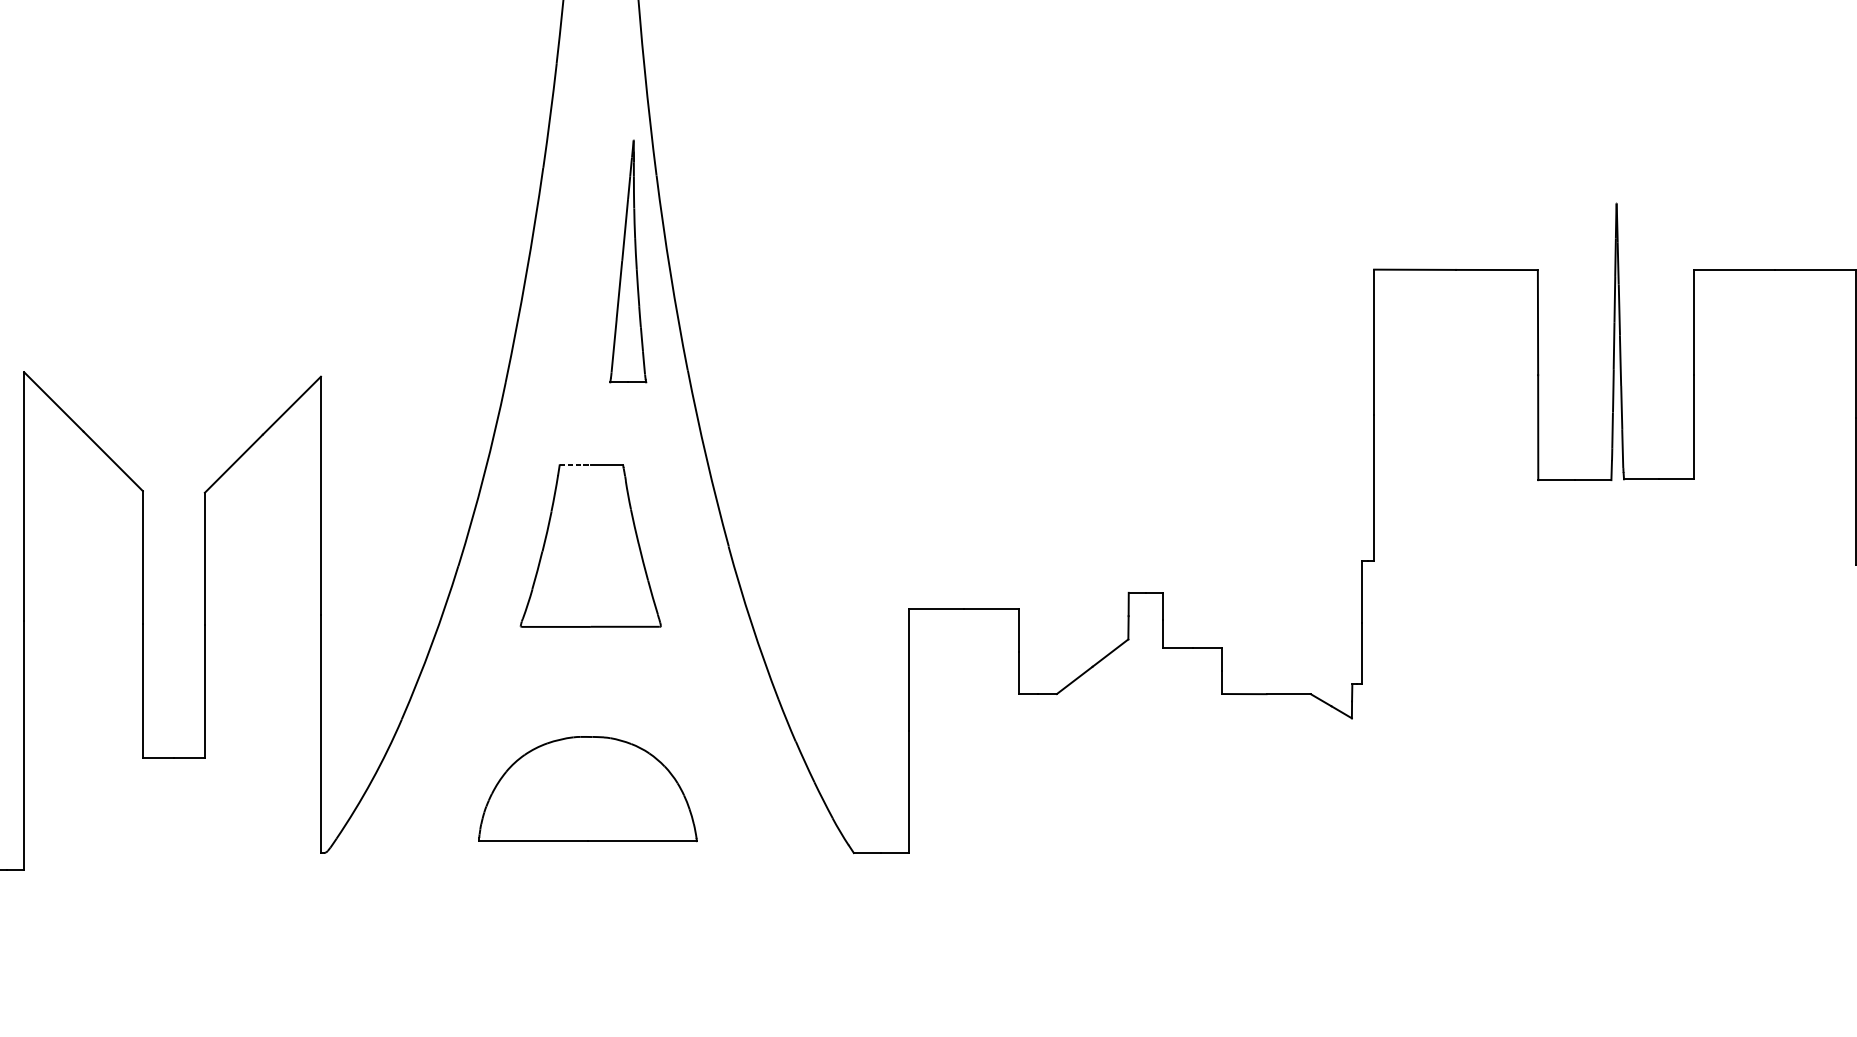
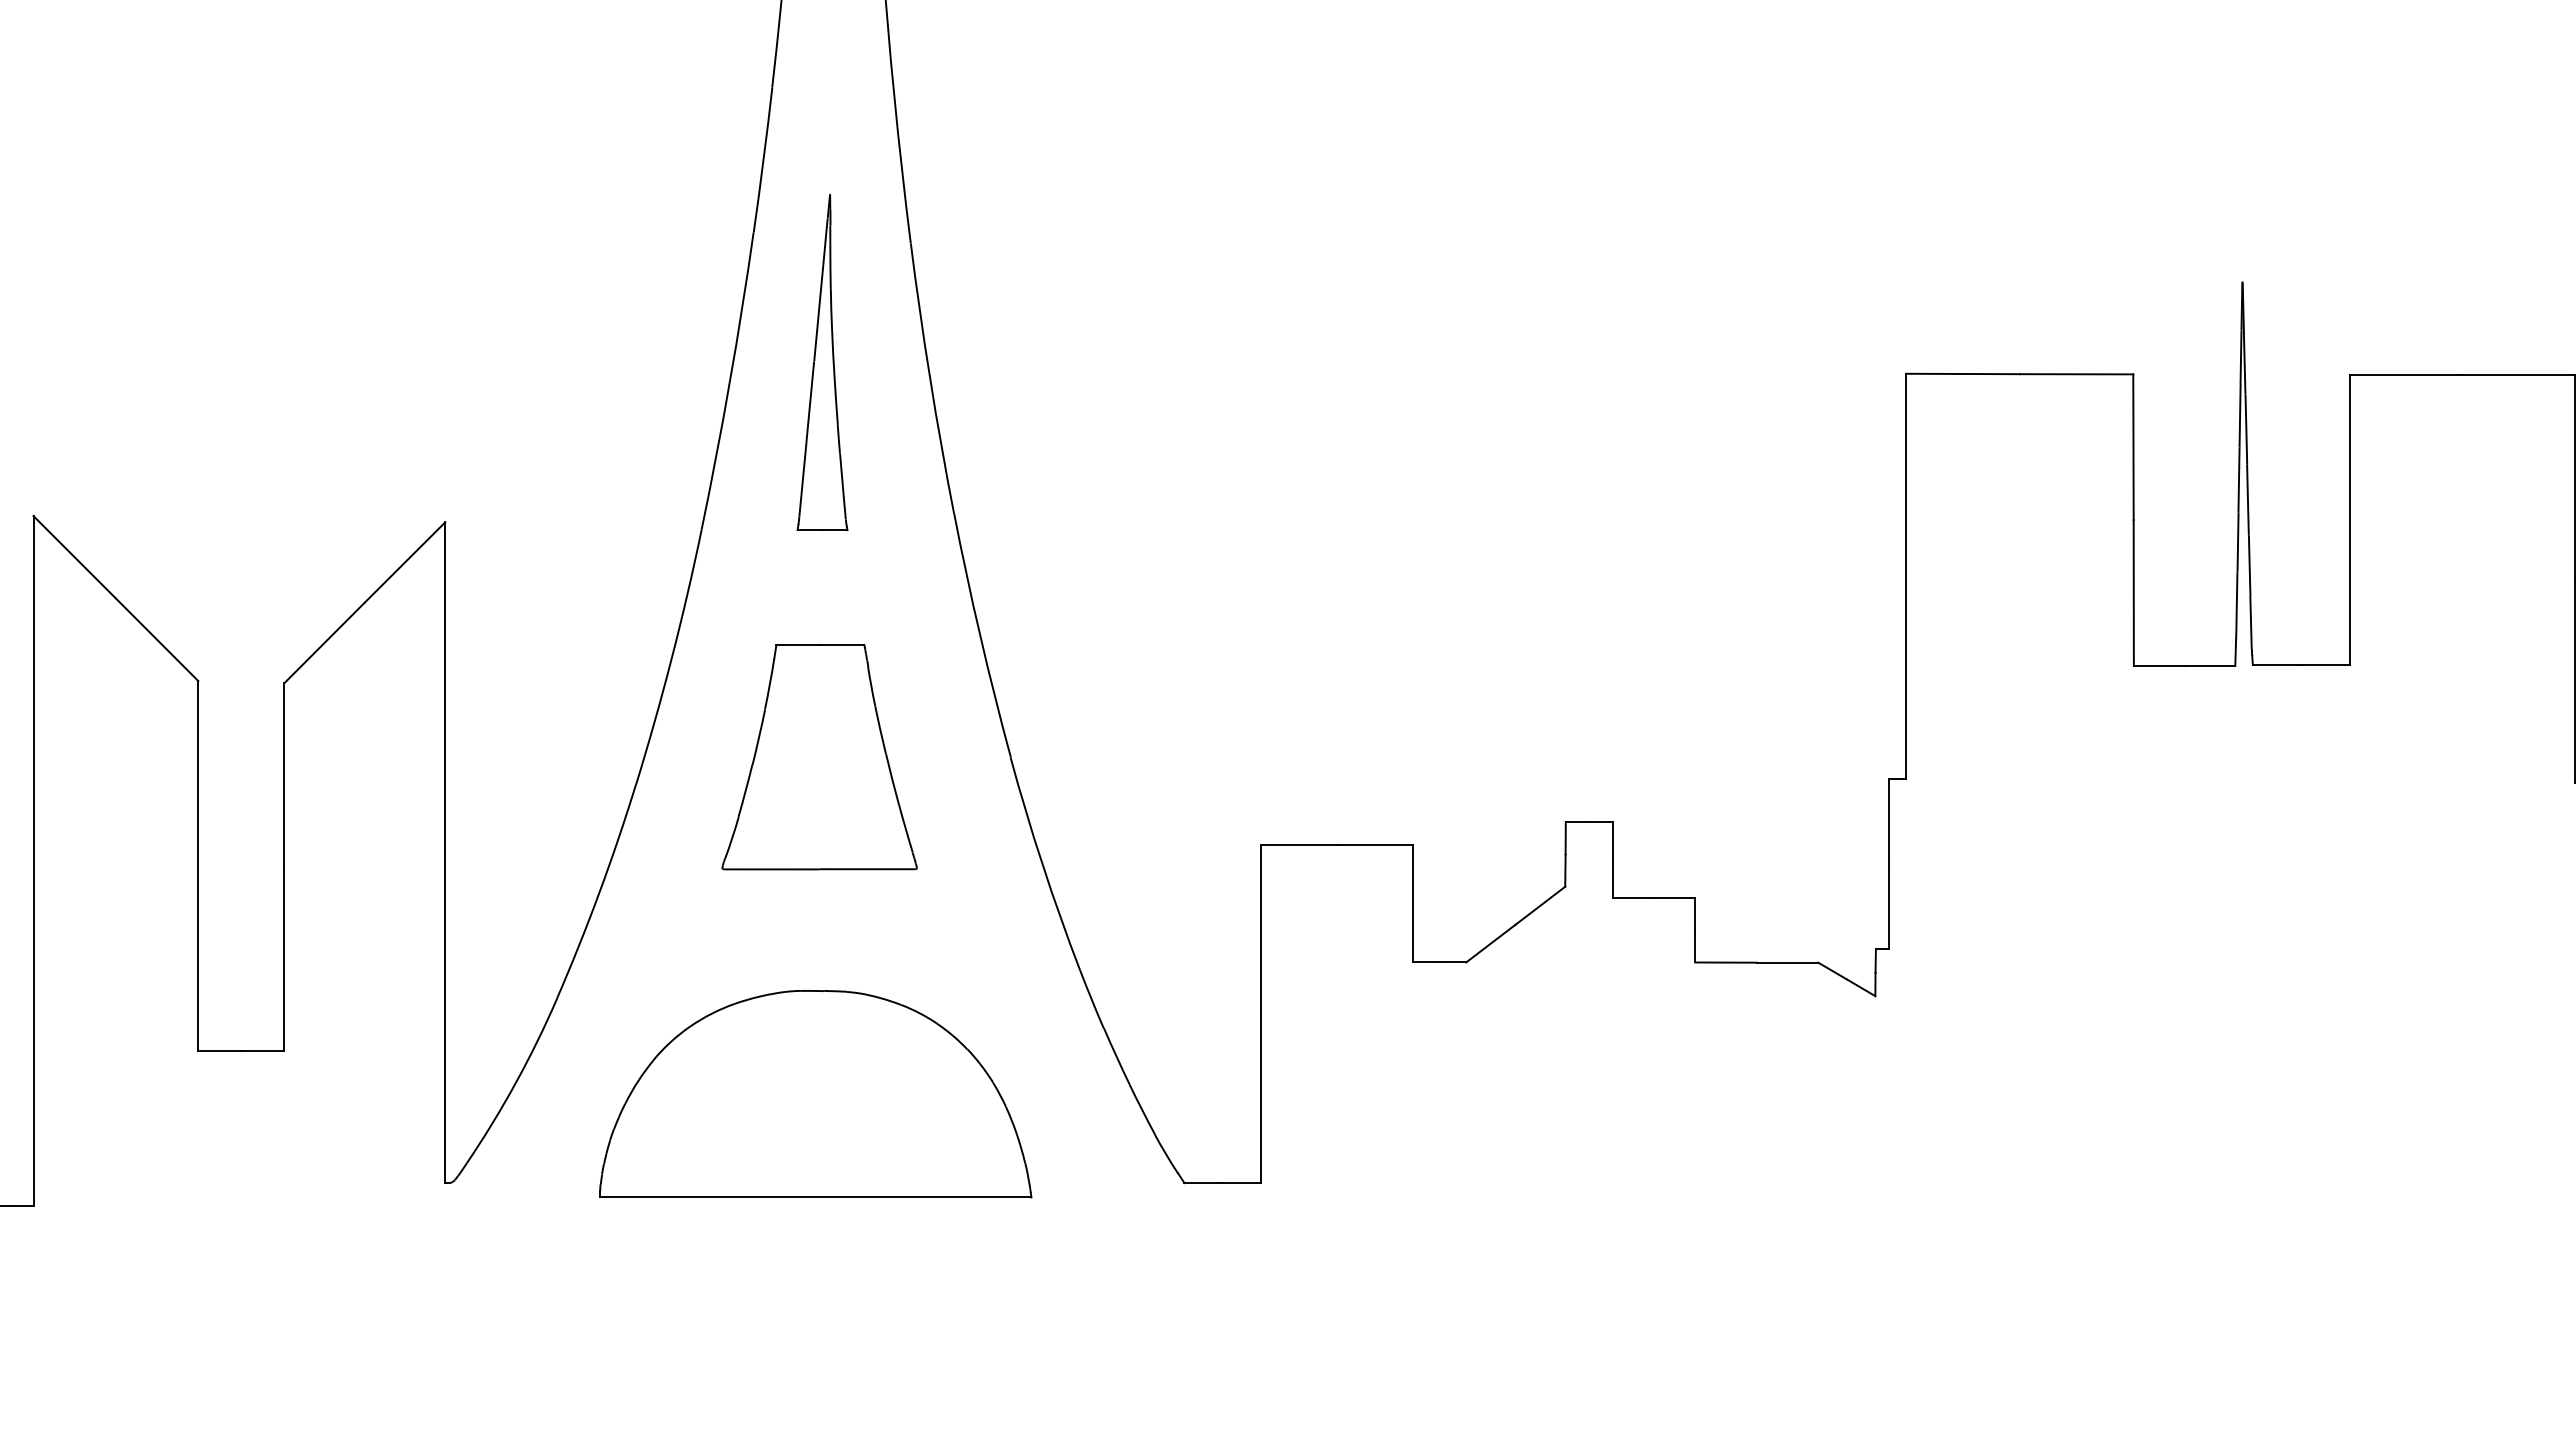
part: (628, 260) -> (822, 361), moved
line: (575, 465) -> (798, 645), dashed -> solid
part: (587, 789) -> (815, 1094), size x1.43

